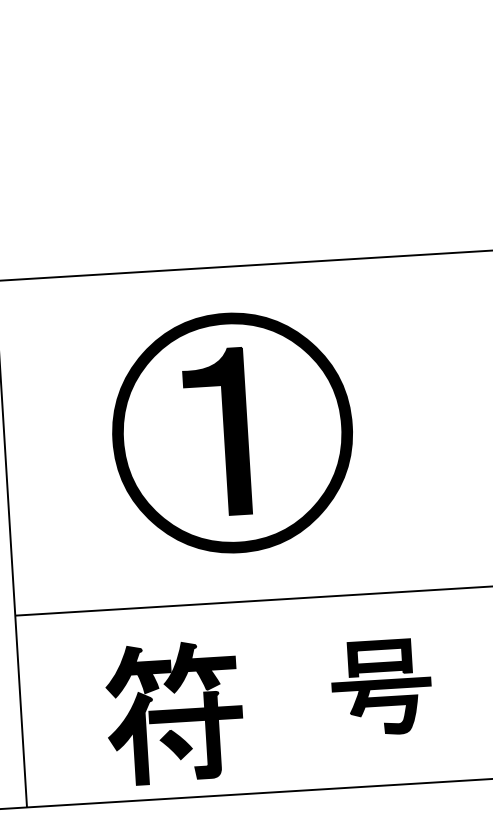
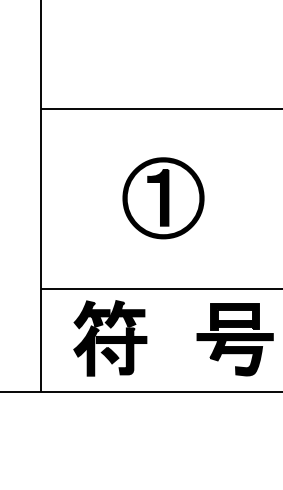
part: (232, 433) -> (163, 198), size x0.62
part: (380, 687) -> (234, 339), size x1.43
part: (175, 713) -> (110, 338), moved

